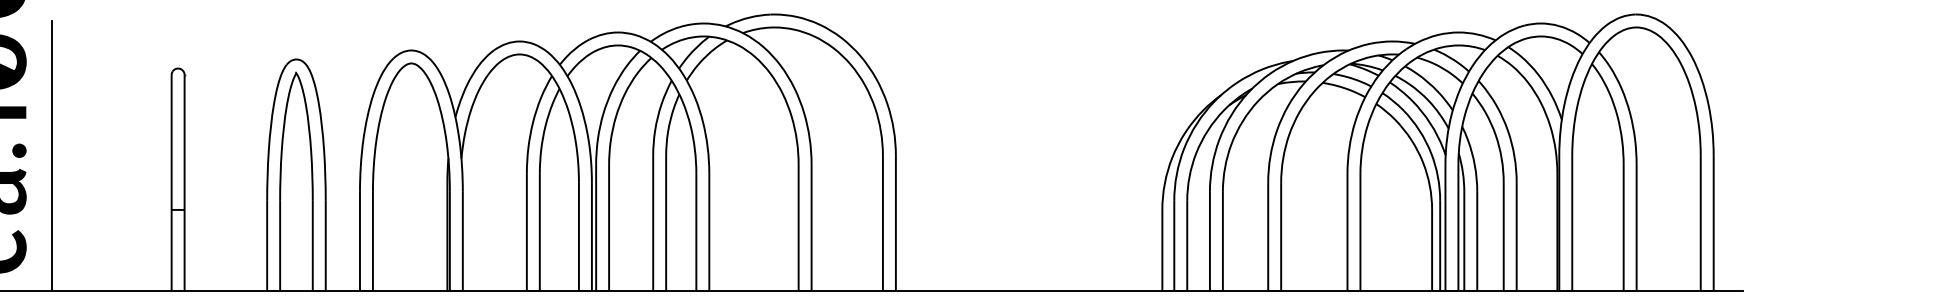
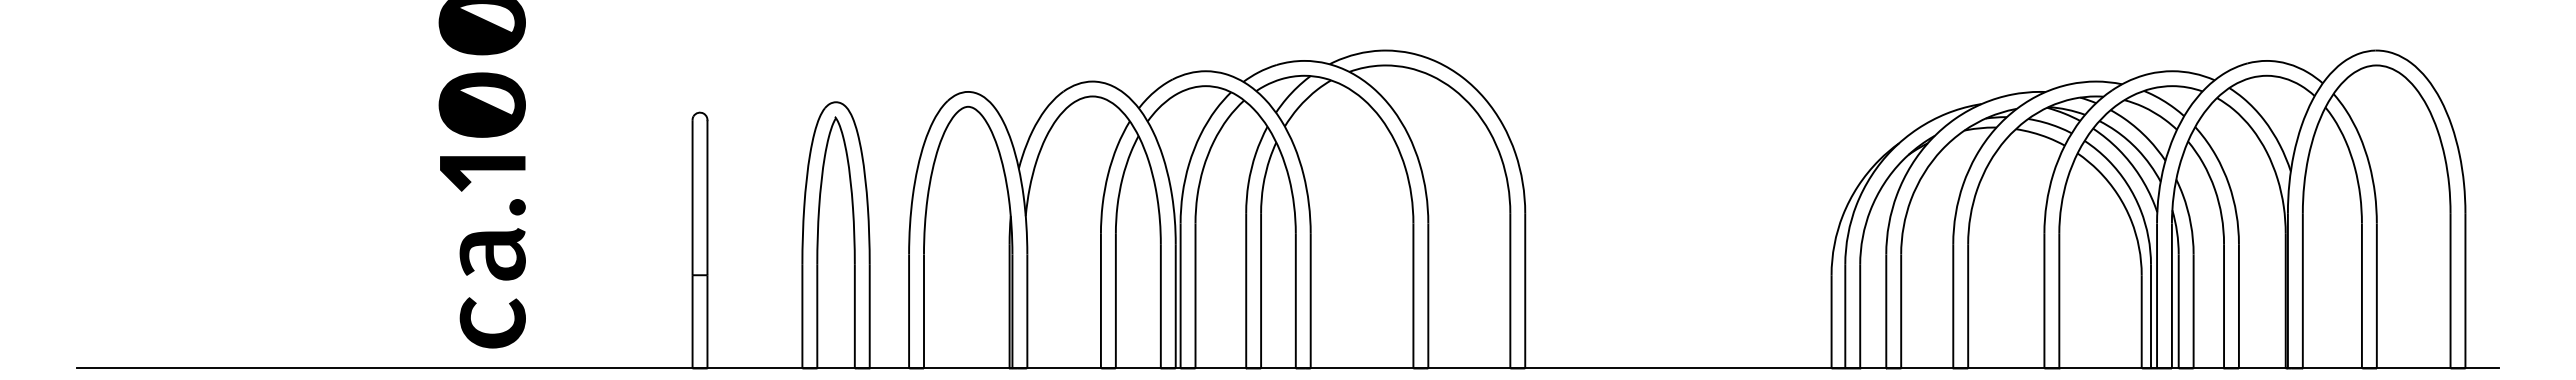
line: (52, 156) -> (555, 213), removed

